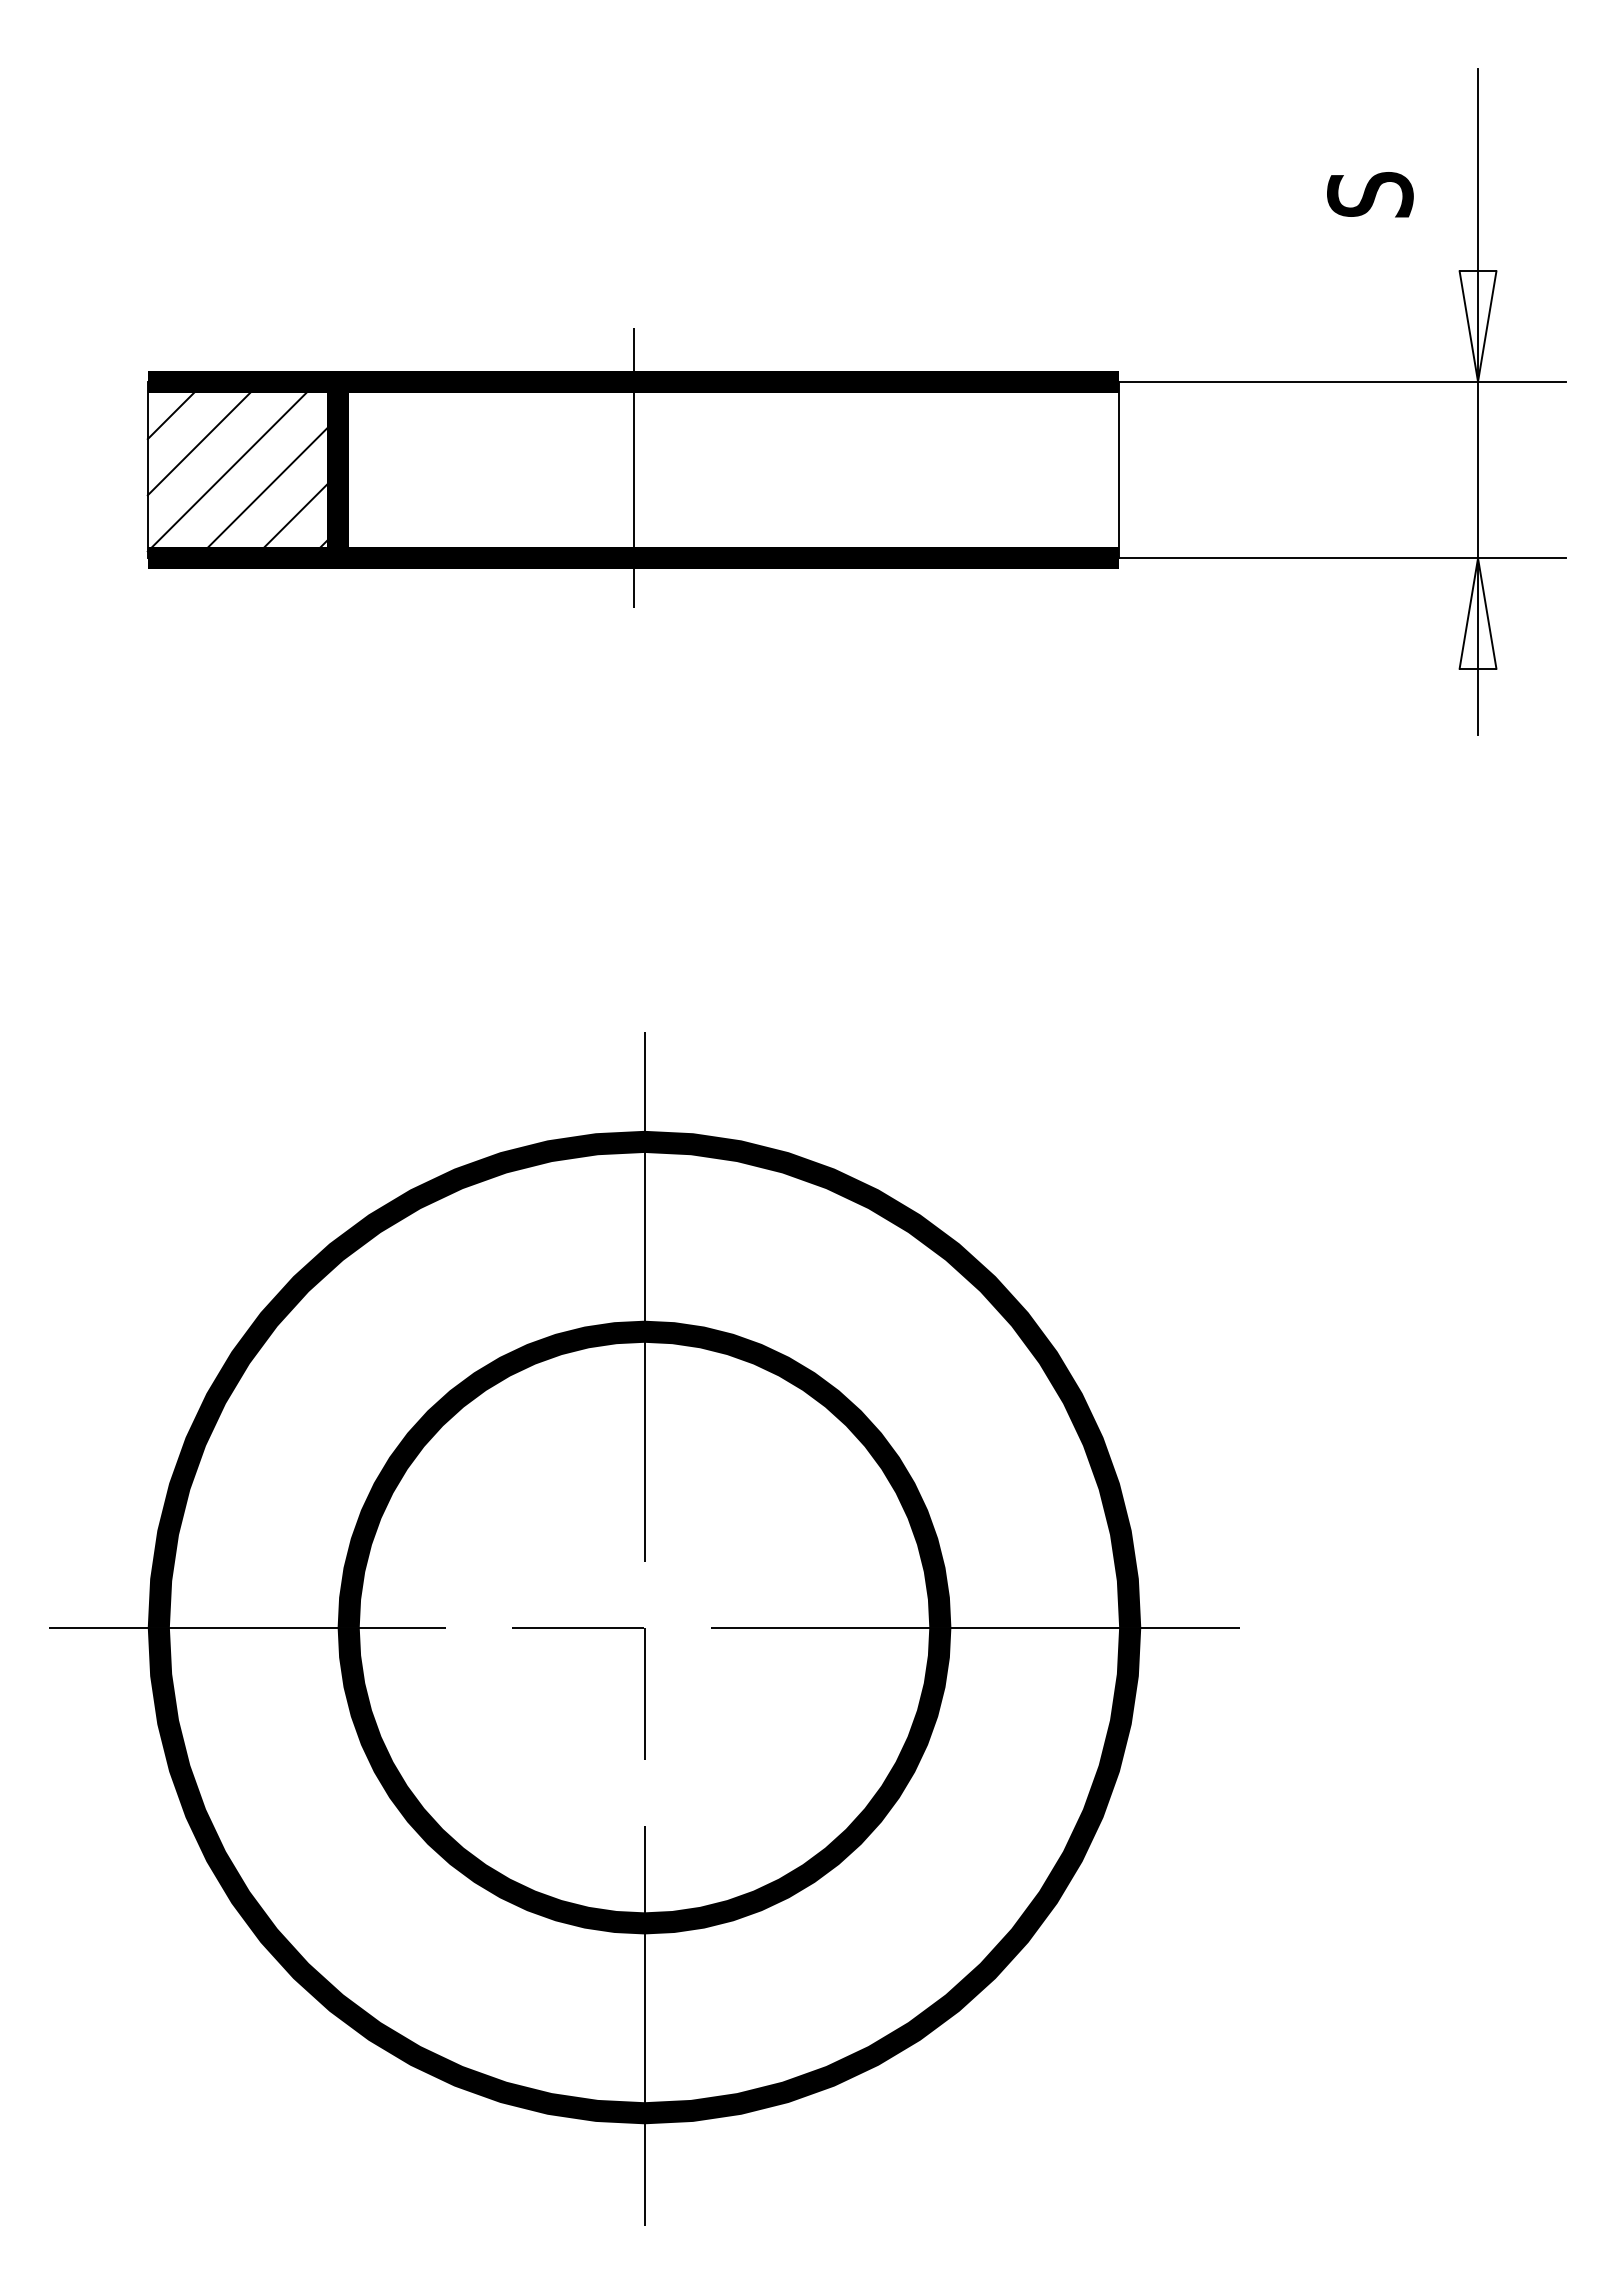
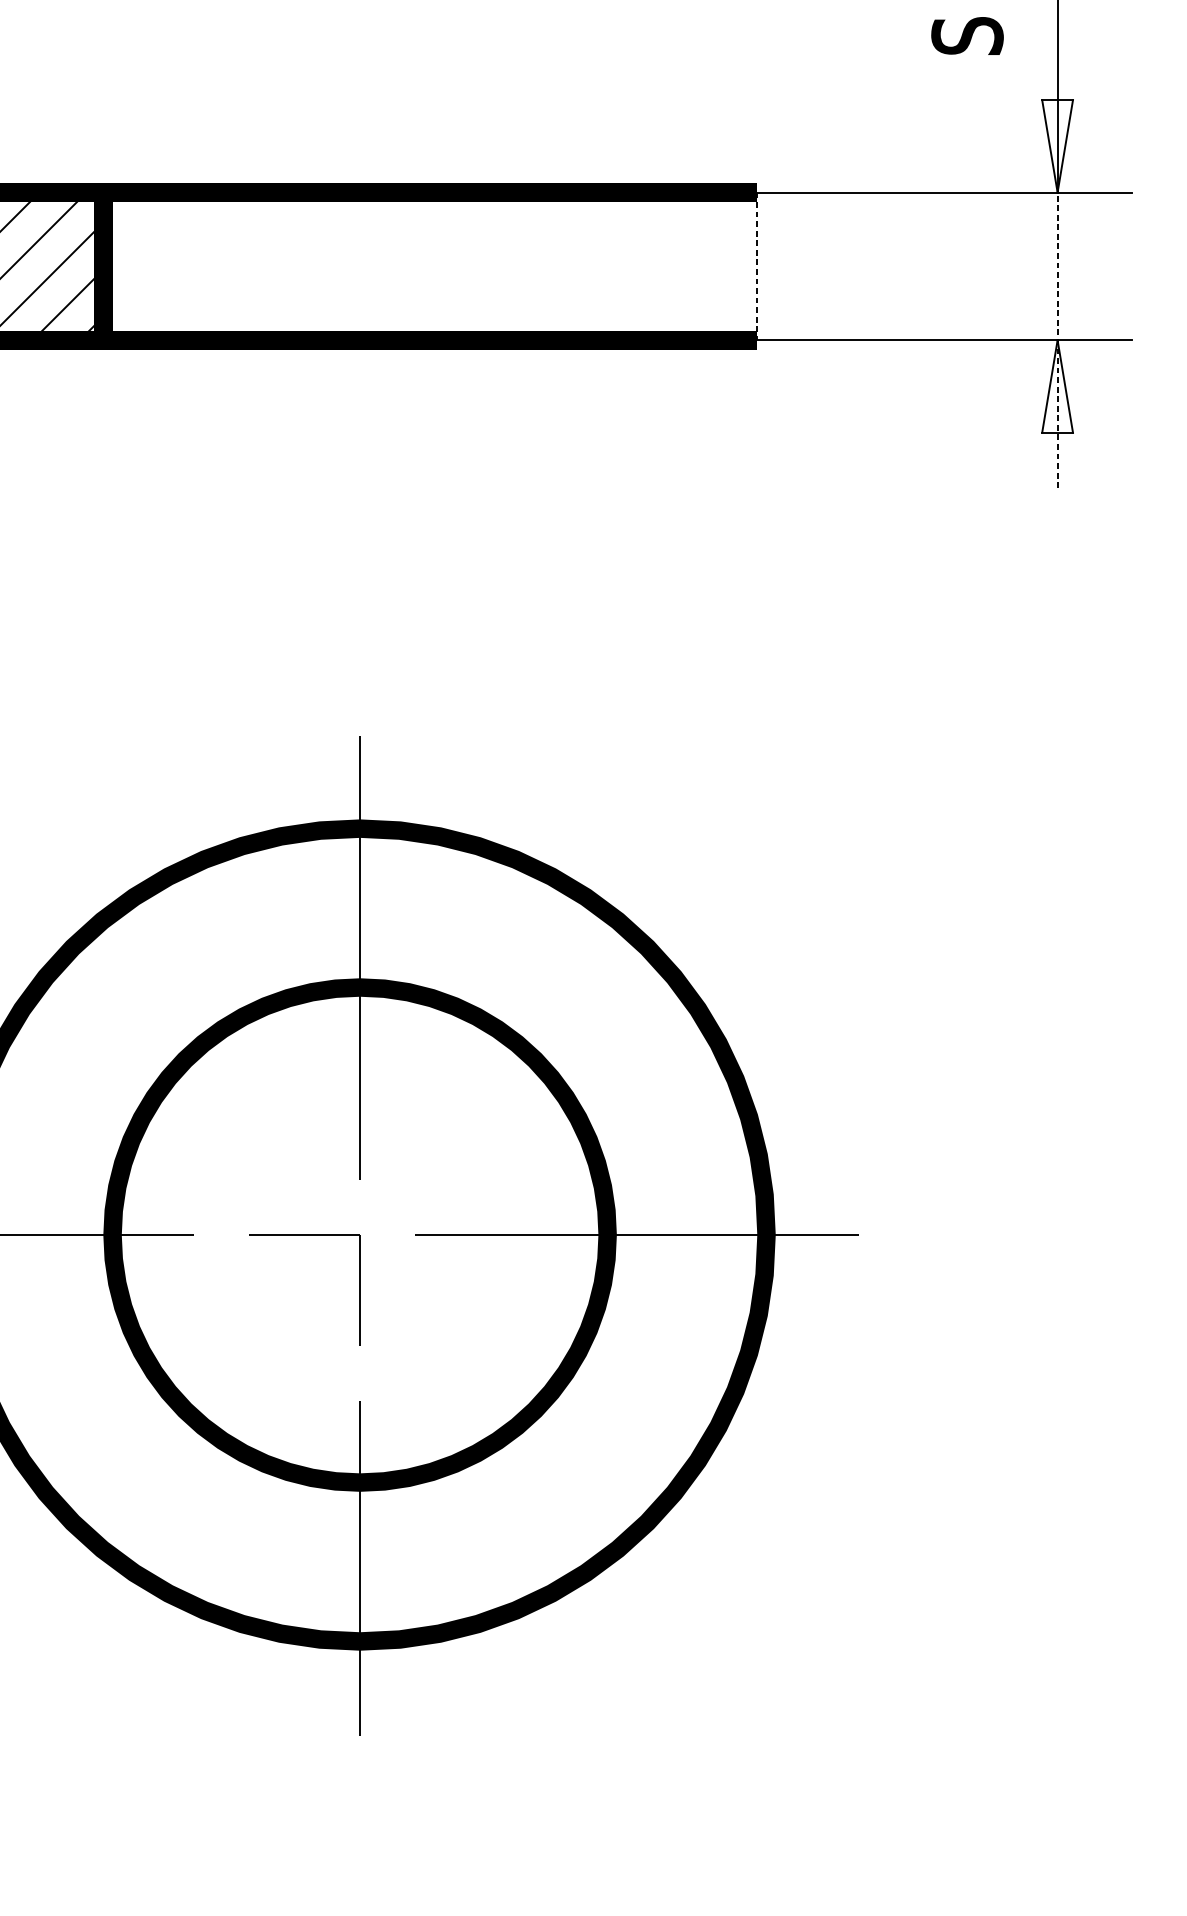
line: (633, 467) -> (350, 264), removed
line: (1119, 470) -> (757, 266), solid -> dashed
line: (1478, 558) -> (1057, 340), solid -> dashed

